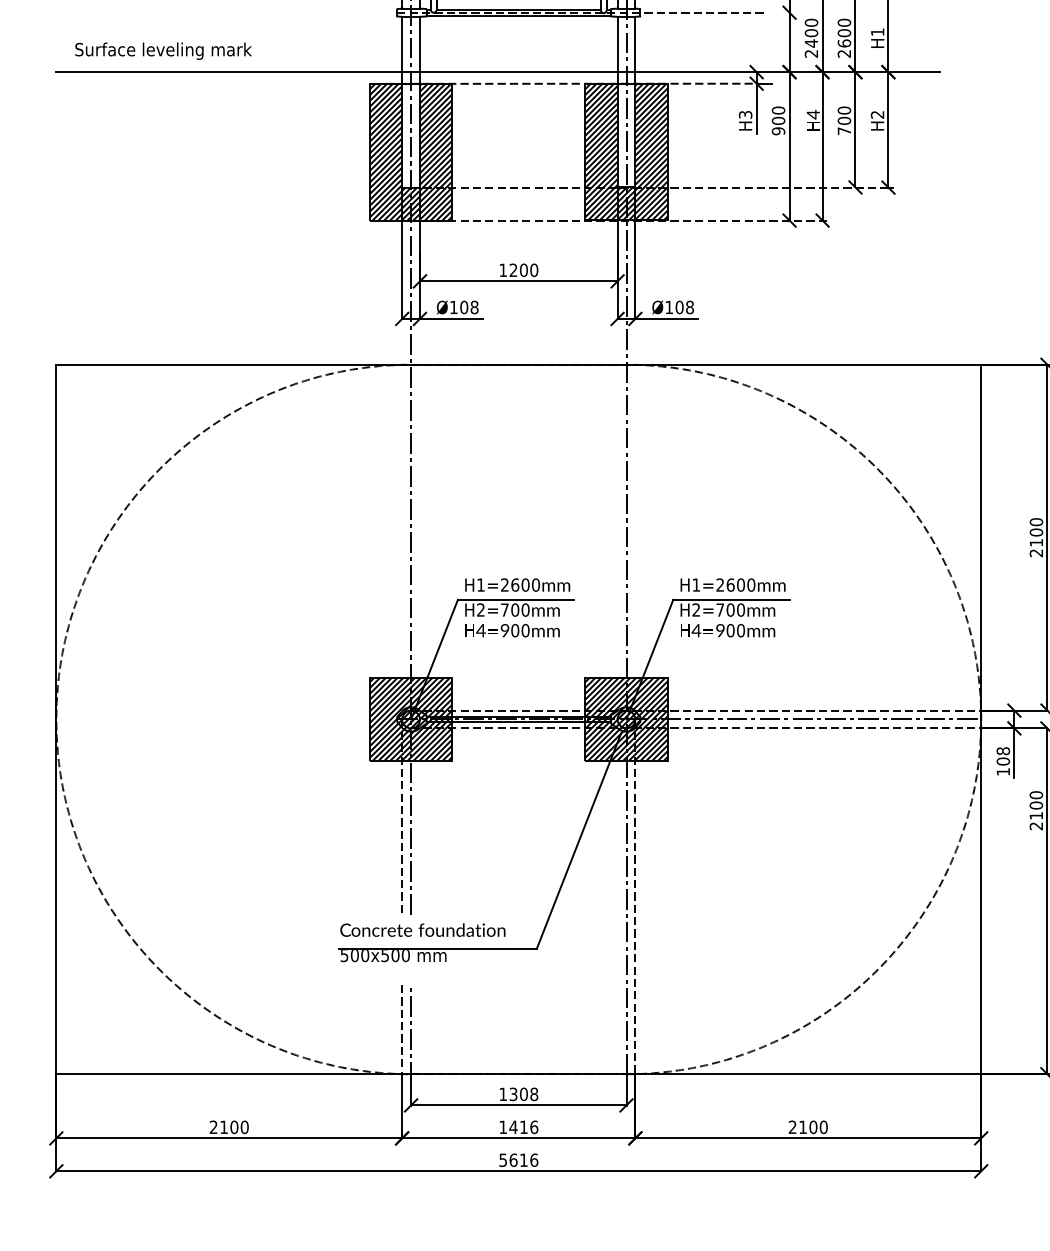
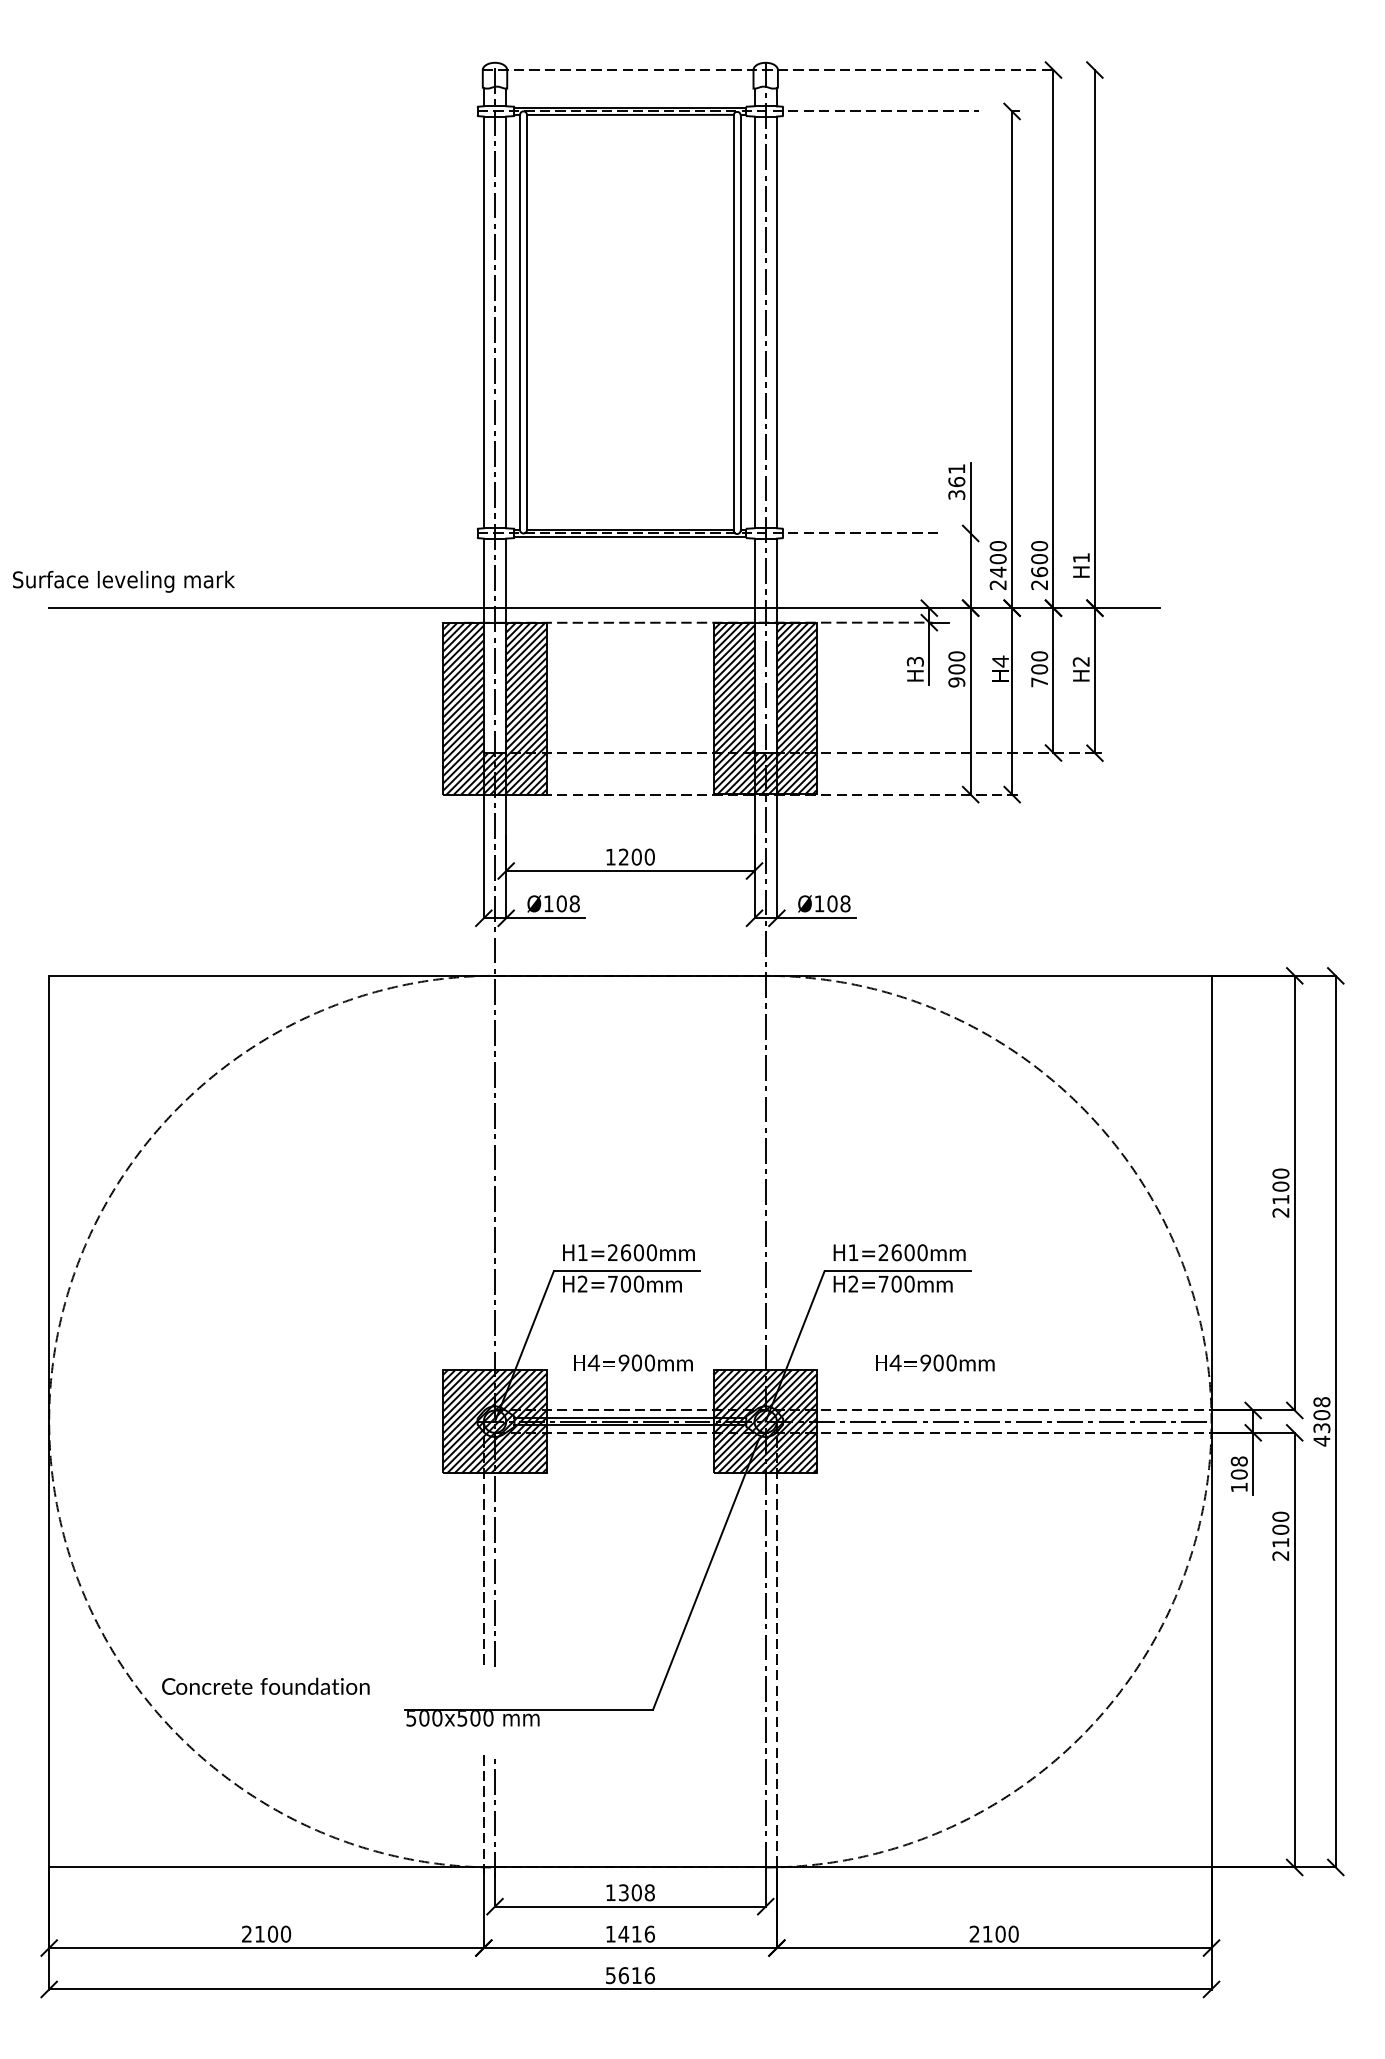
text: (163, 50) -> (123, 581), moved
text: (512, 630) -> (633, 1362), moved
text: (728, 630) -> (935, 1362), moved
text: (422, 929) -> (265, 1685), moved

